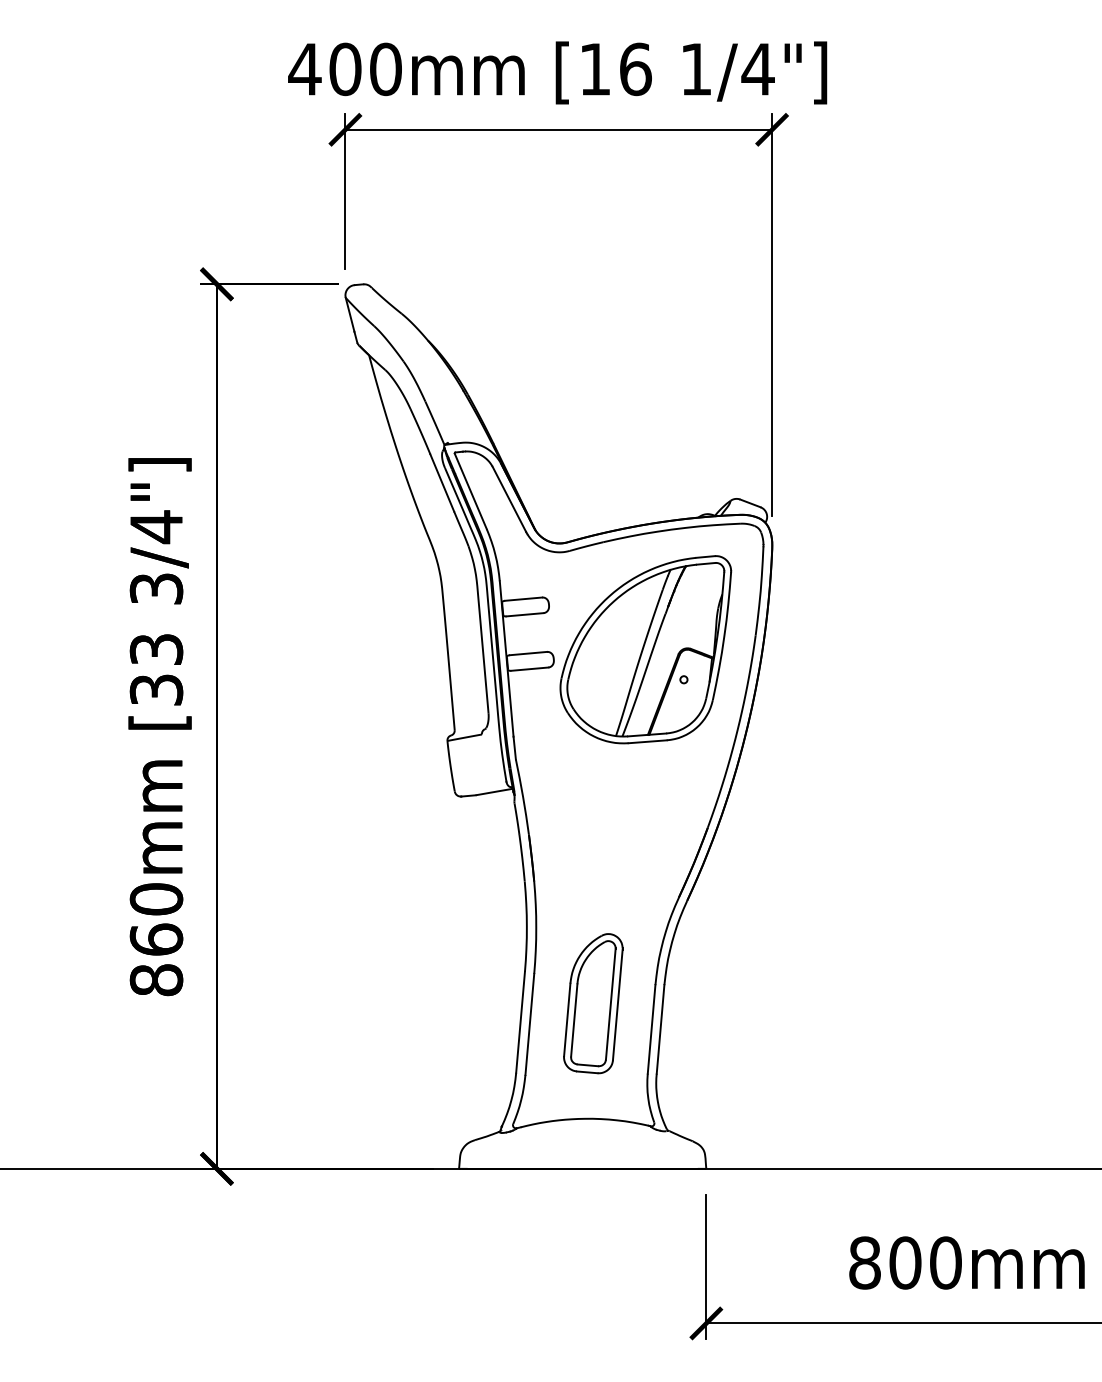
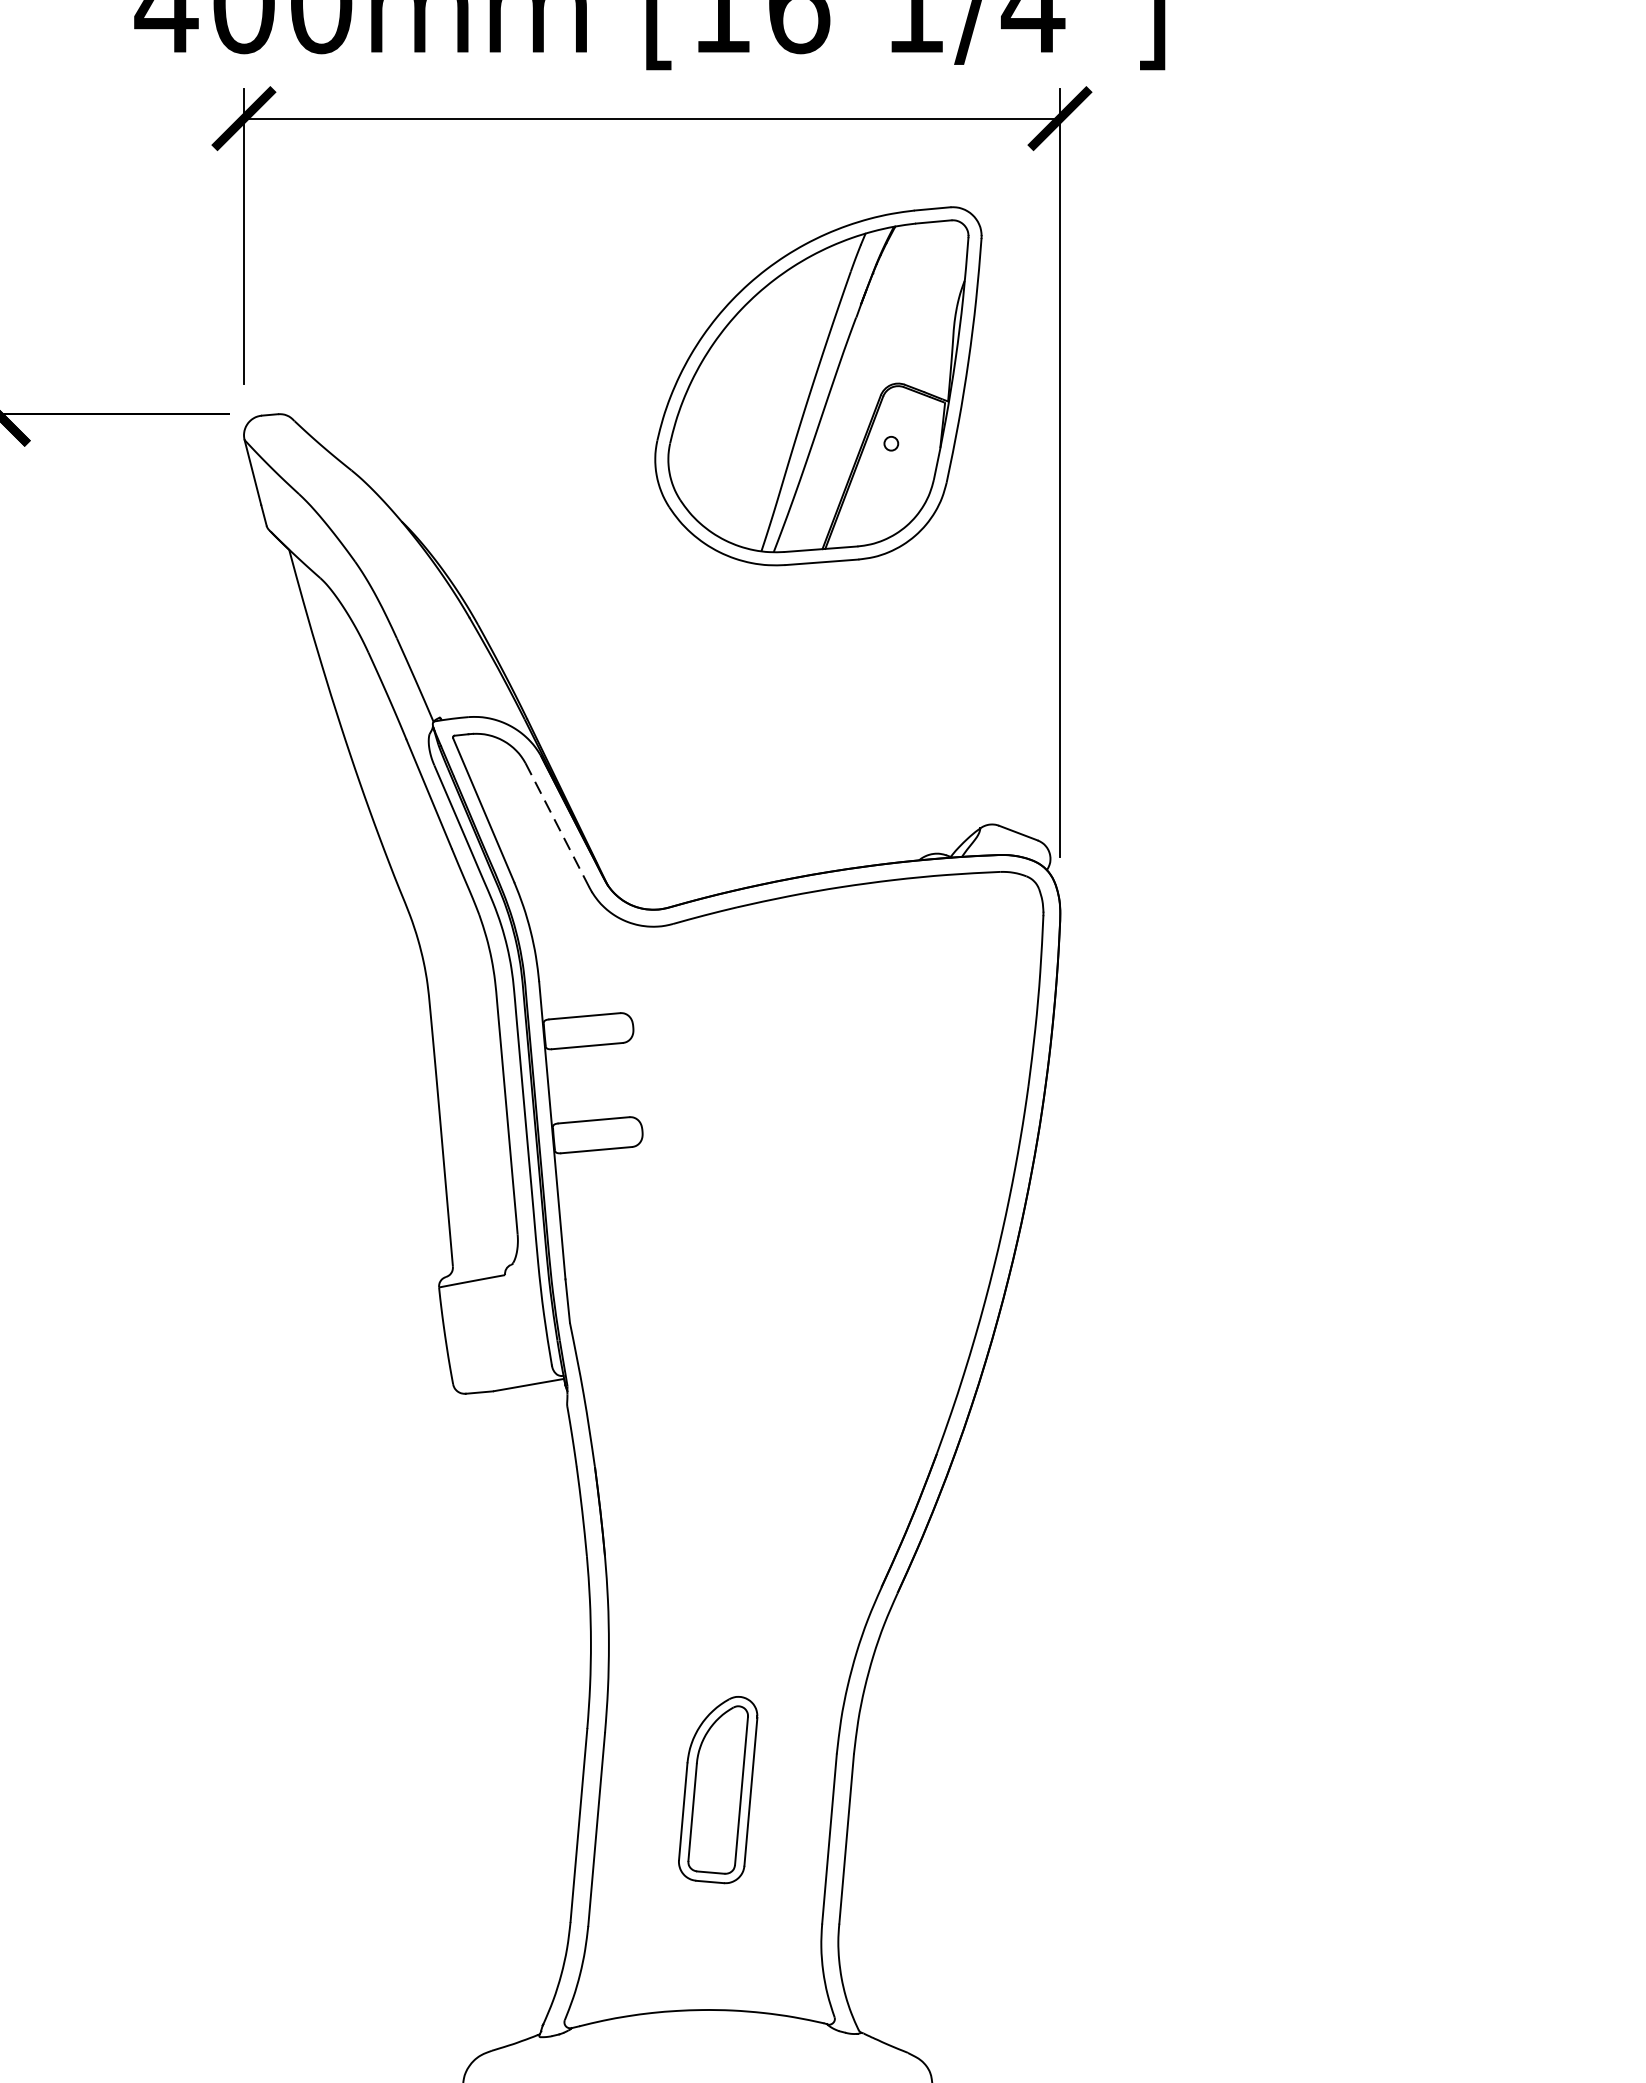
line: (509, 499) -> (557, 825), solid -> dashed
part: (645, 649) -> (817, 385), moved
part: (593, 1003) -> (718, 1789), size x0.7

